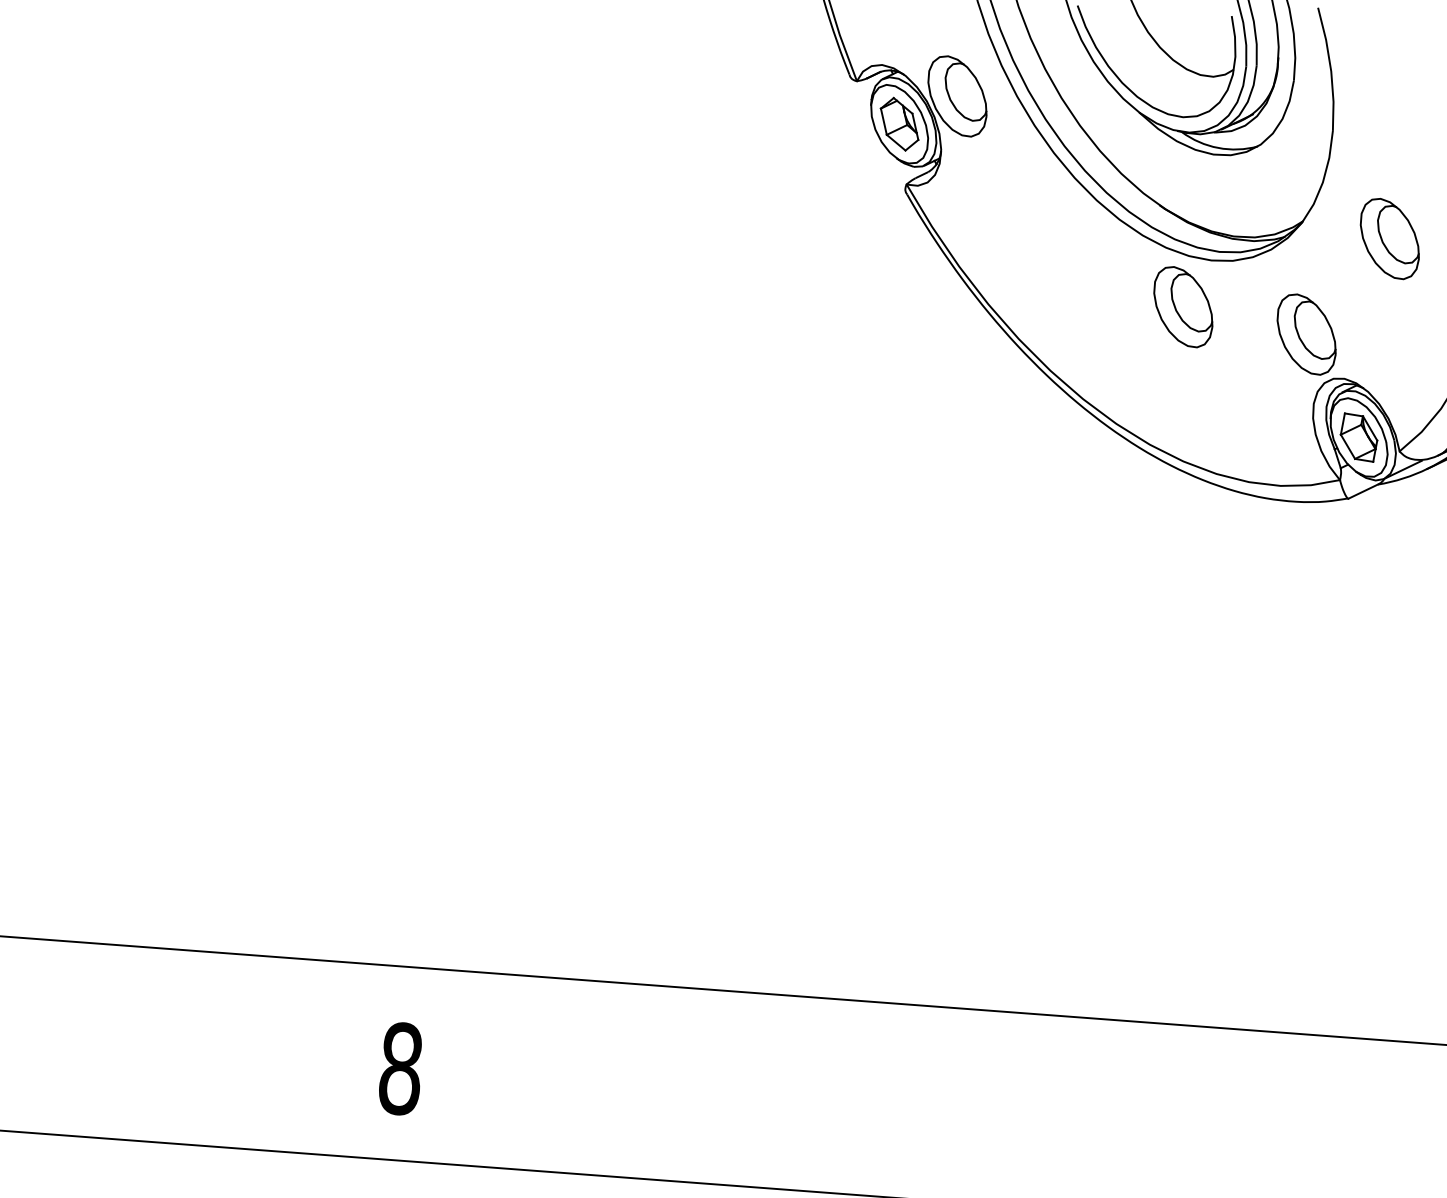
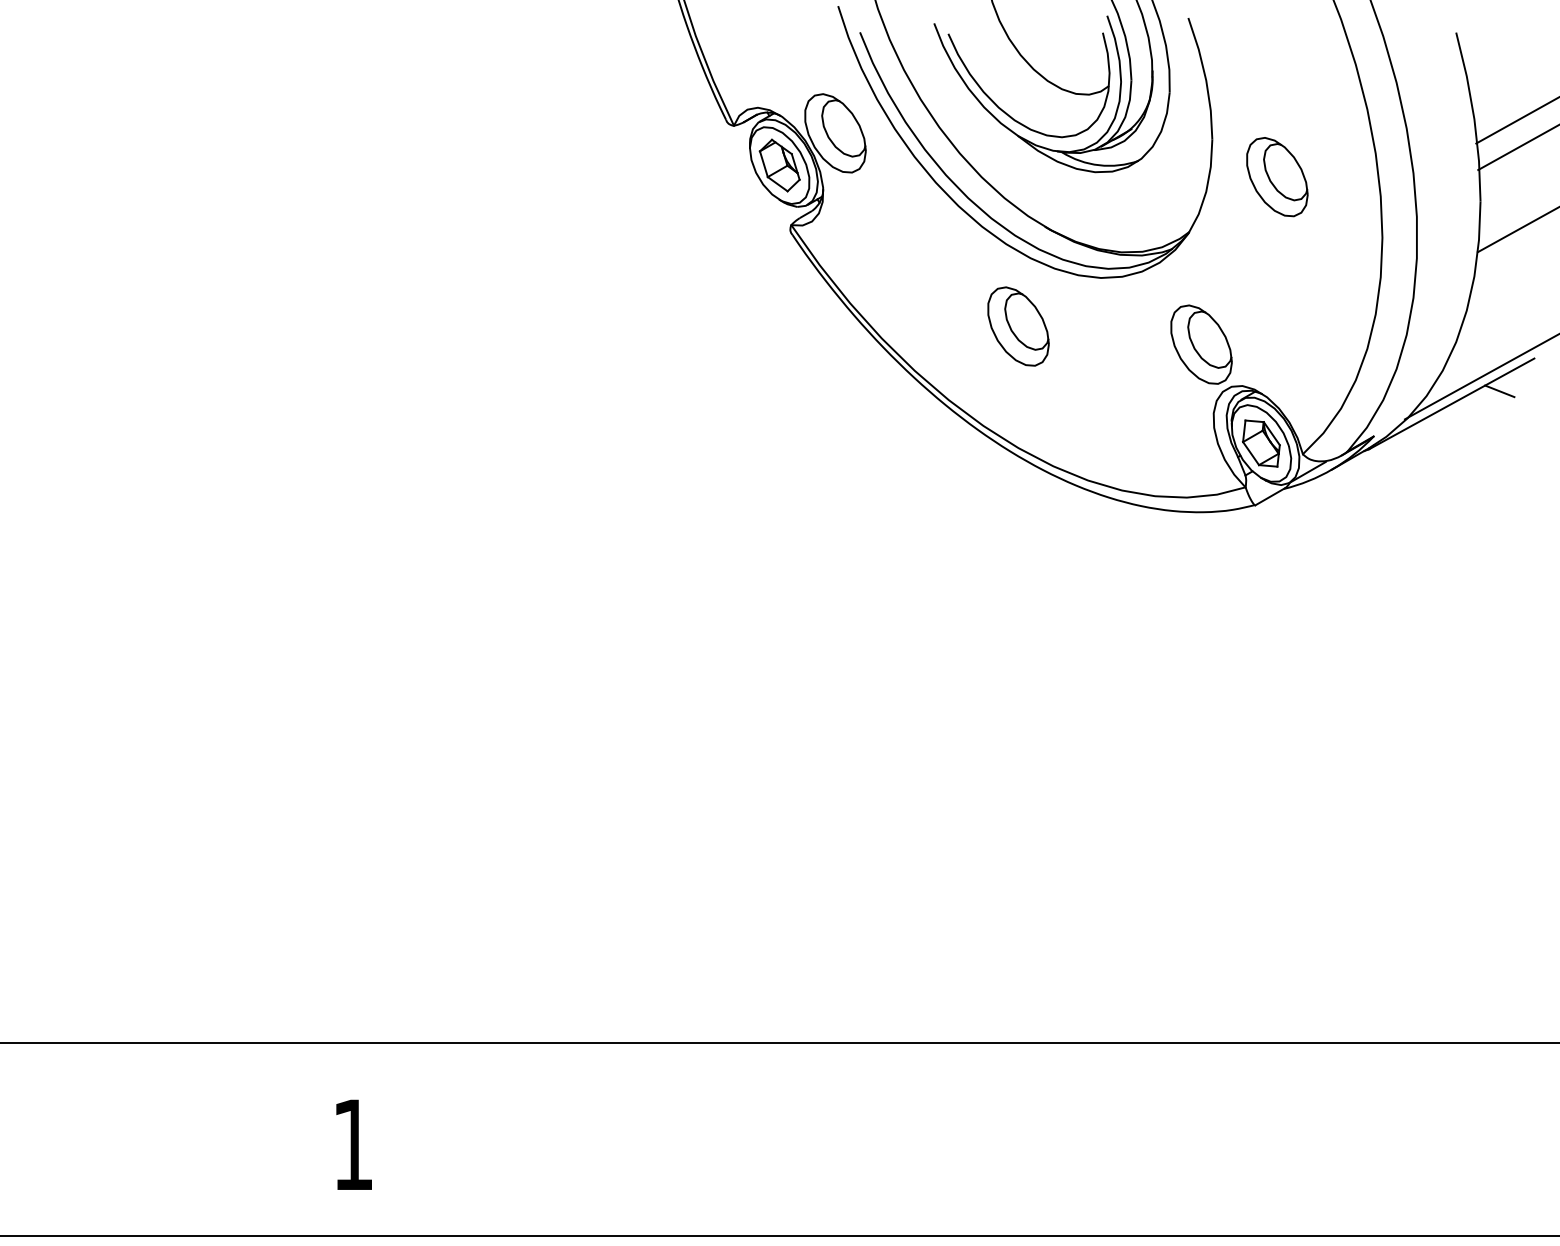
part: (1390, 239) -> (1277, 177), moved
part: (1183, 307) -> (1018, 326), moved
text: (401, 1068) -> (353, 1144), 8 -> 1

